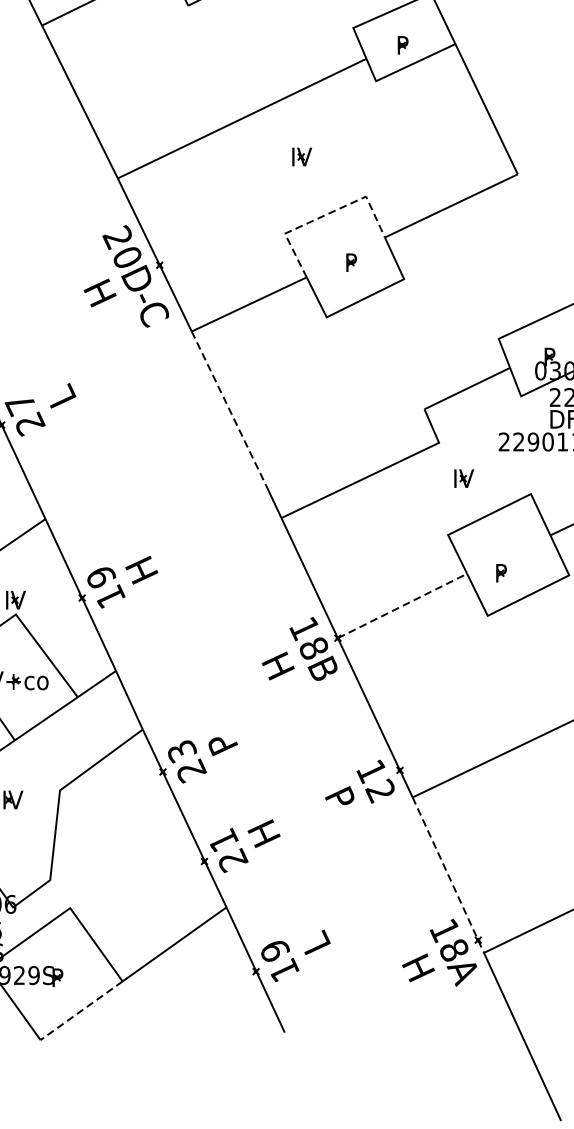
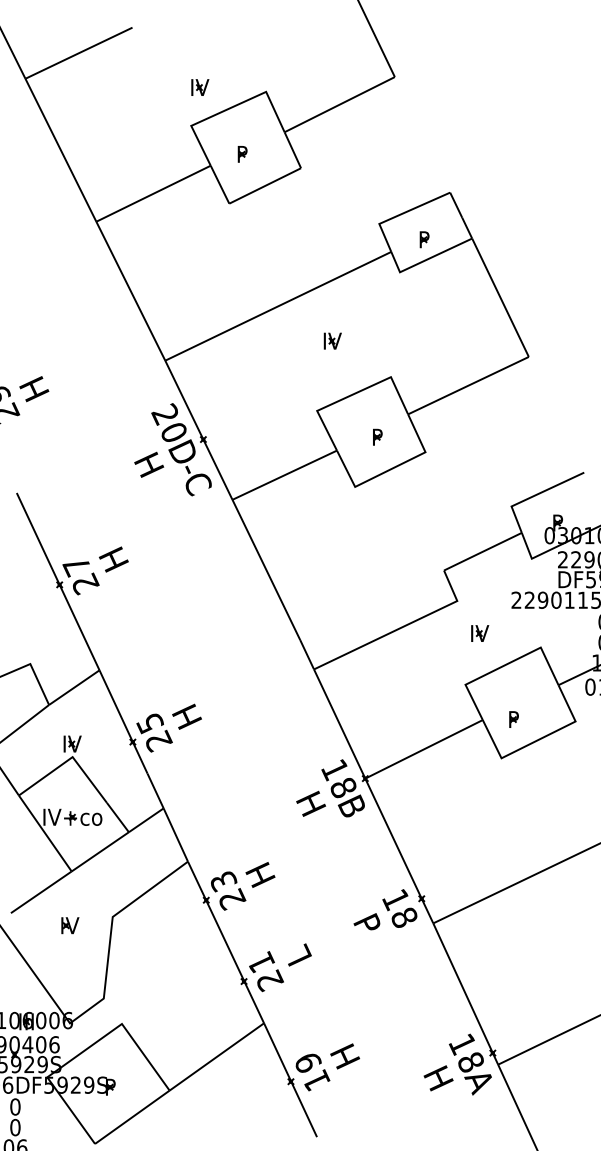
line: (323, 215) -> (352, 394), dashed -> solid
text: (60, 397) -> (113, 559), L -> H
line: (229, 408) -> (266, 569), dashed -> solid
text: (105, 587) -> (154, 732), 19 -> 25
line: (403, 606) -> (424, 749), dashed -> solid
text: (222, 743) -> (260, 874), P -> H
text: (379, 790) -> (403, 917), 12 -> 18
text: (264, 833) -> (298, 956), H -> L
line: (448, 875) -> (465, 994), dashed -> solid
text: (316, 943) -> (345, 1056), L -> H
line: (81, 1011) -> (132, 1117), dashed -> solid

